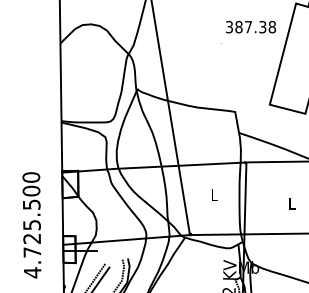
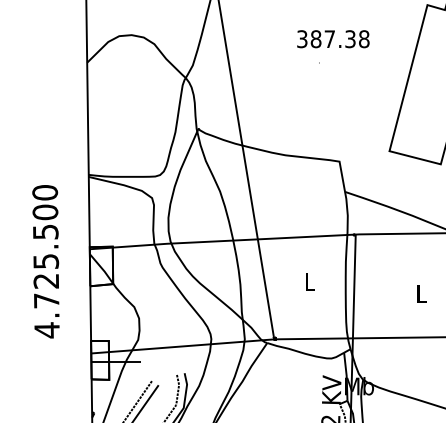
text: (250, 27) -> (332, 39), moved
text: (31, 225) -> (45, 262), moved

